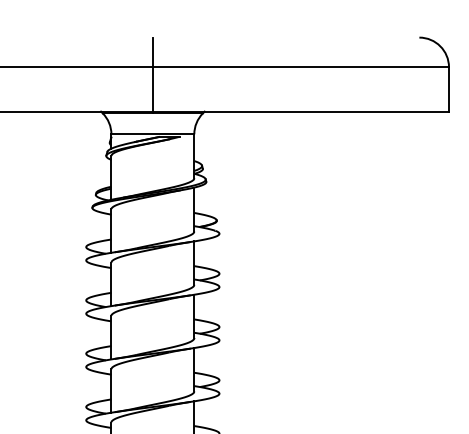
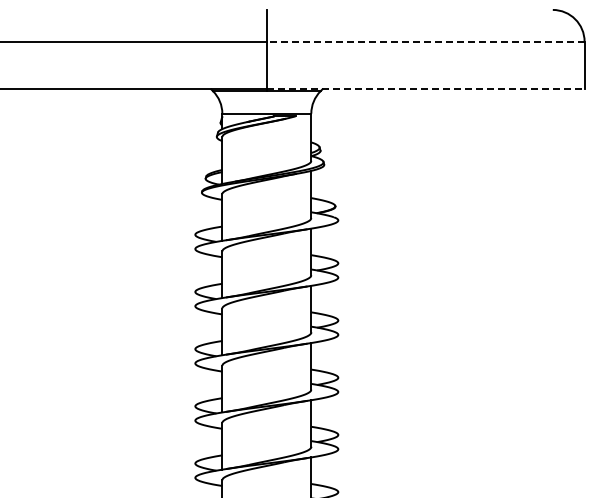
line: (300, 67) -> (425, 41), solid -> dashed
line: (300, 111) -> (425, 89), solid -> dashed

